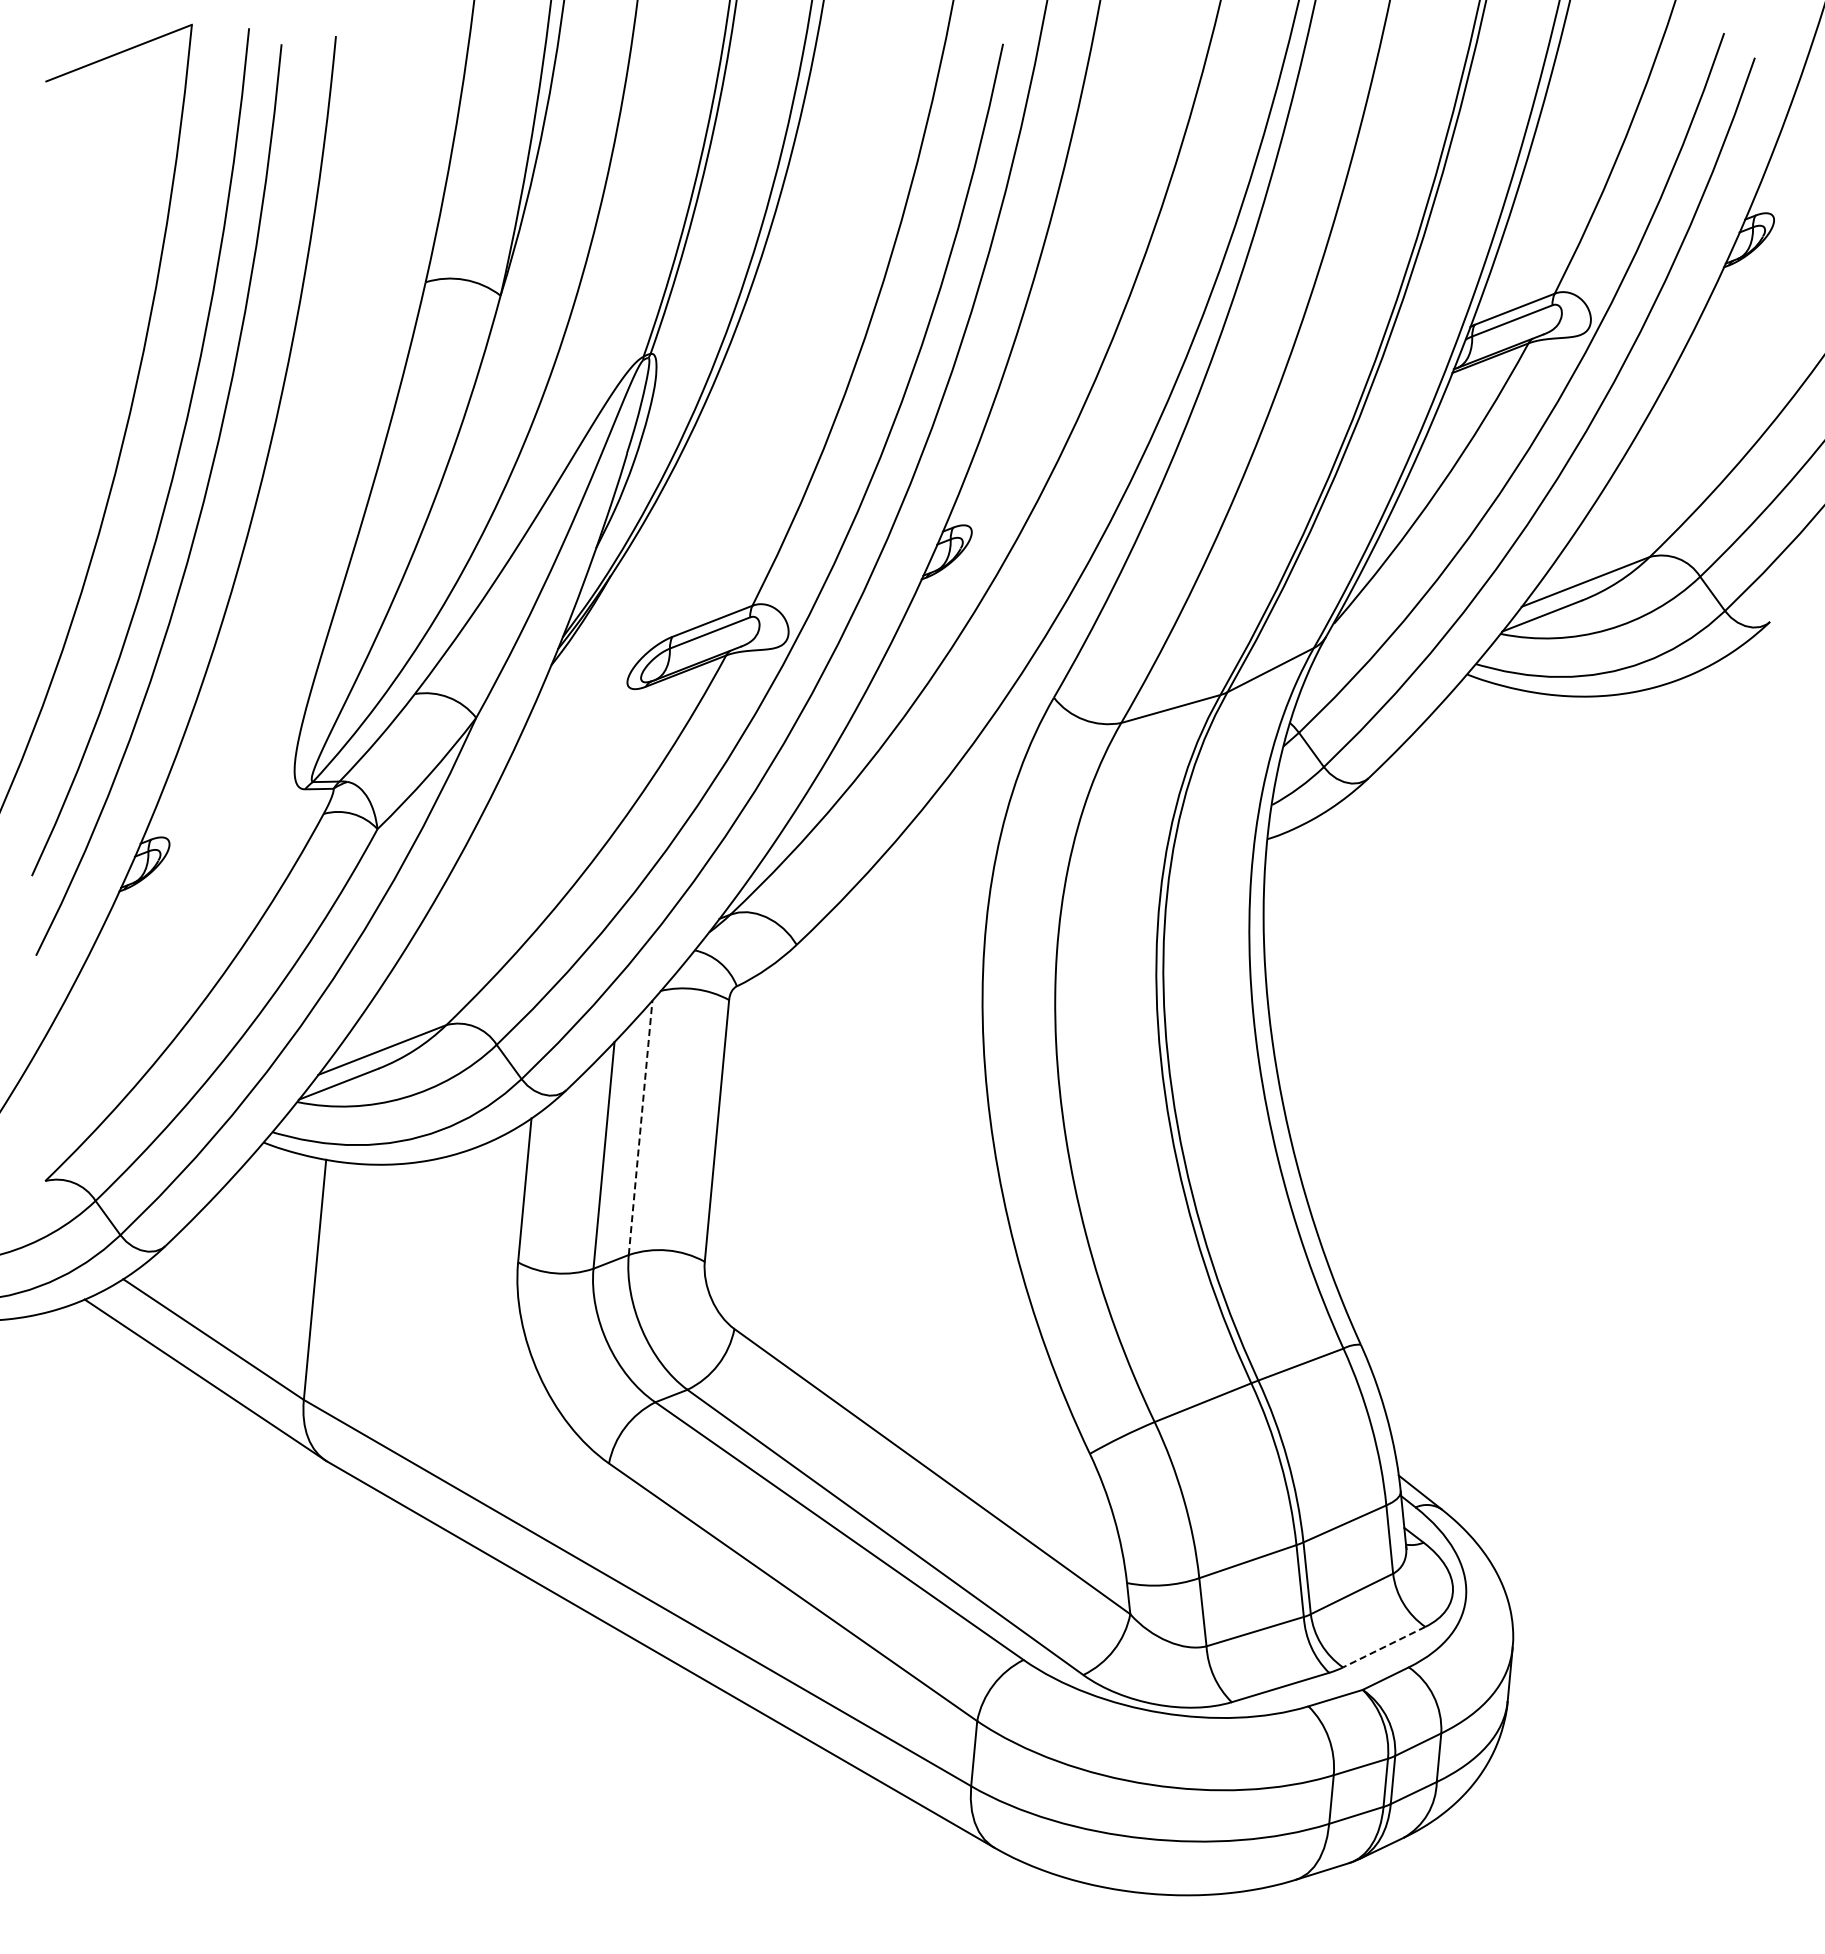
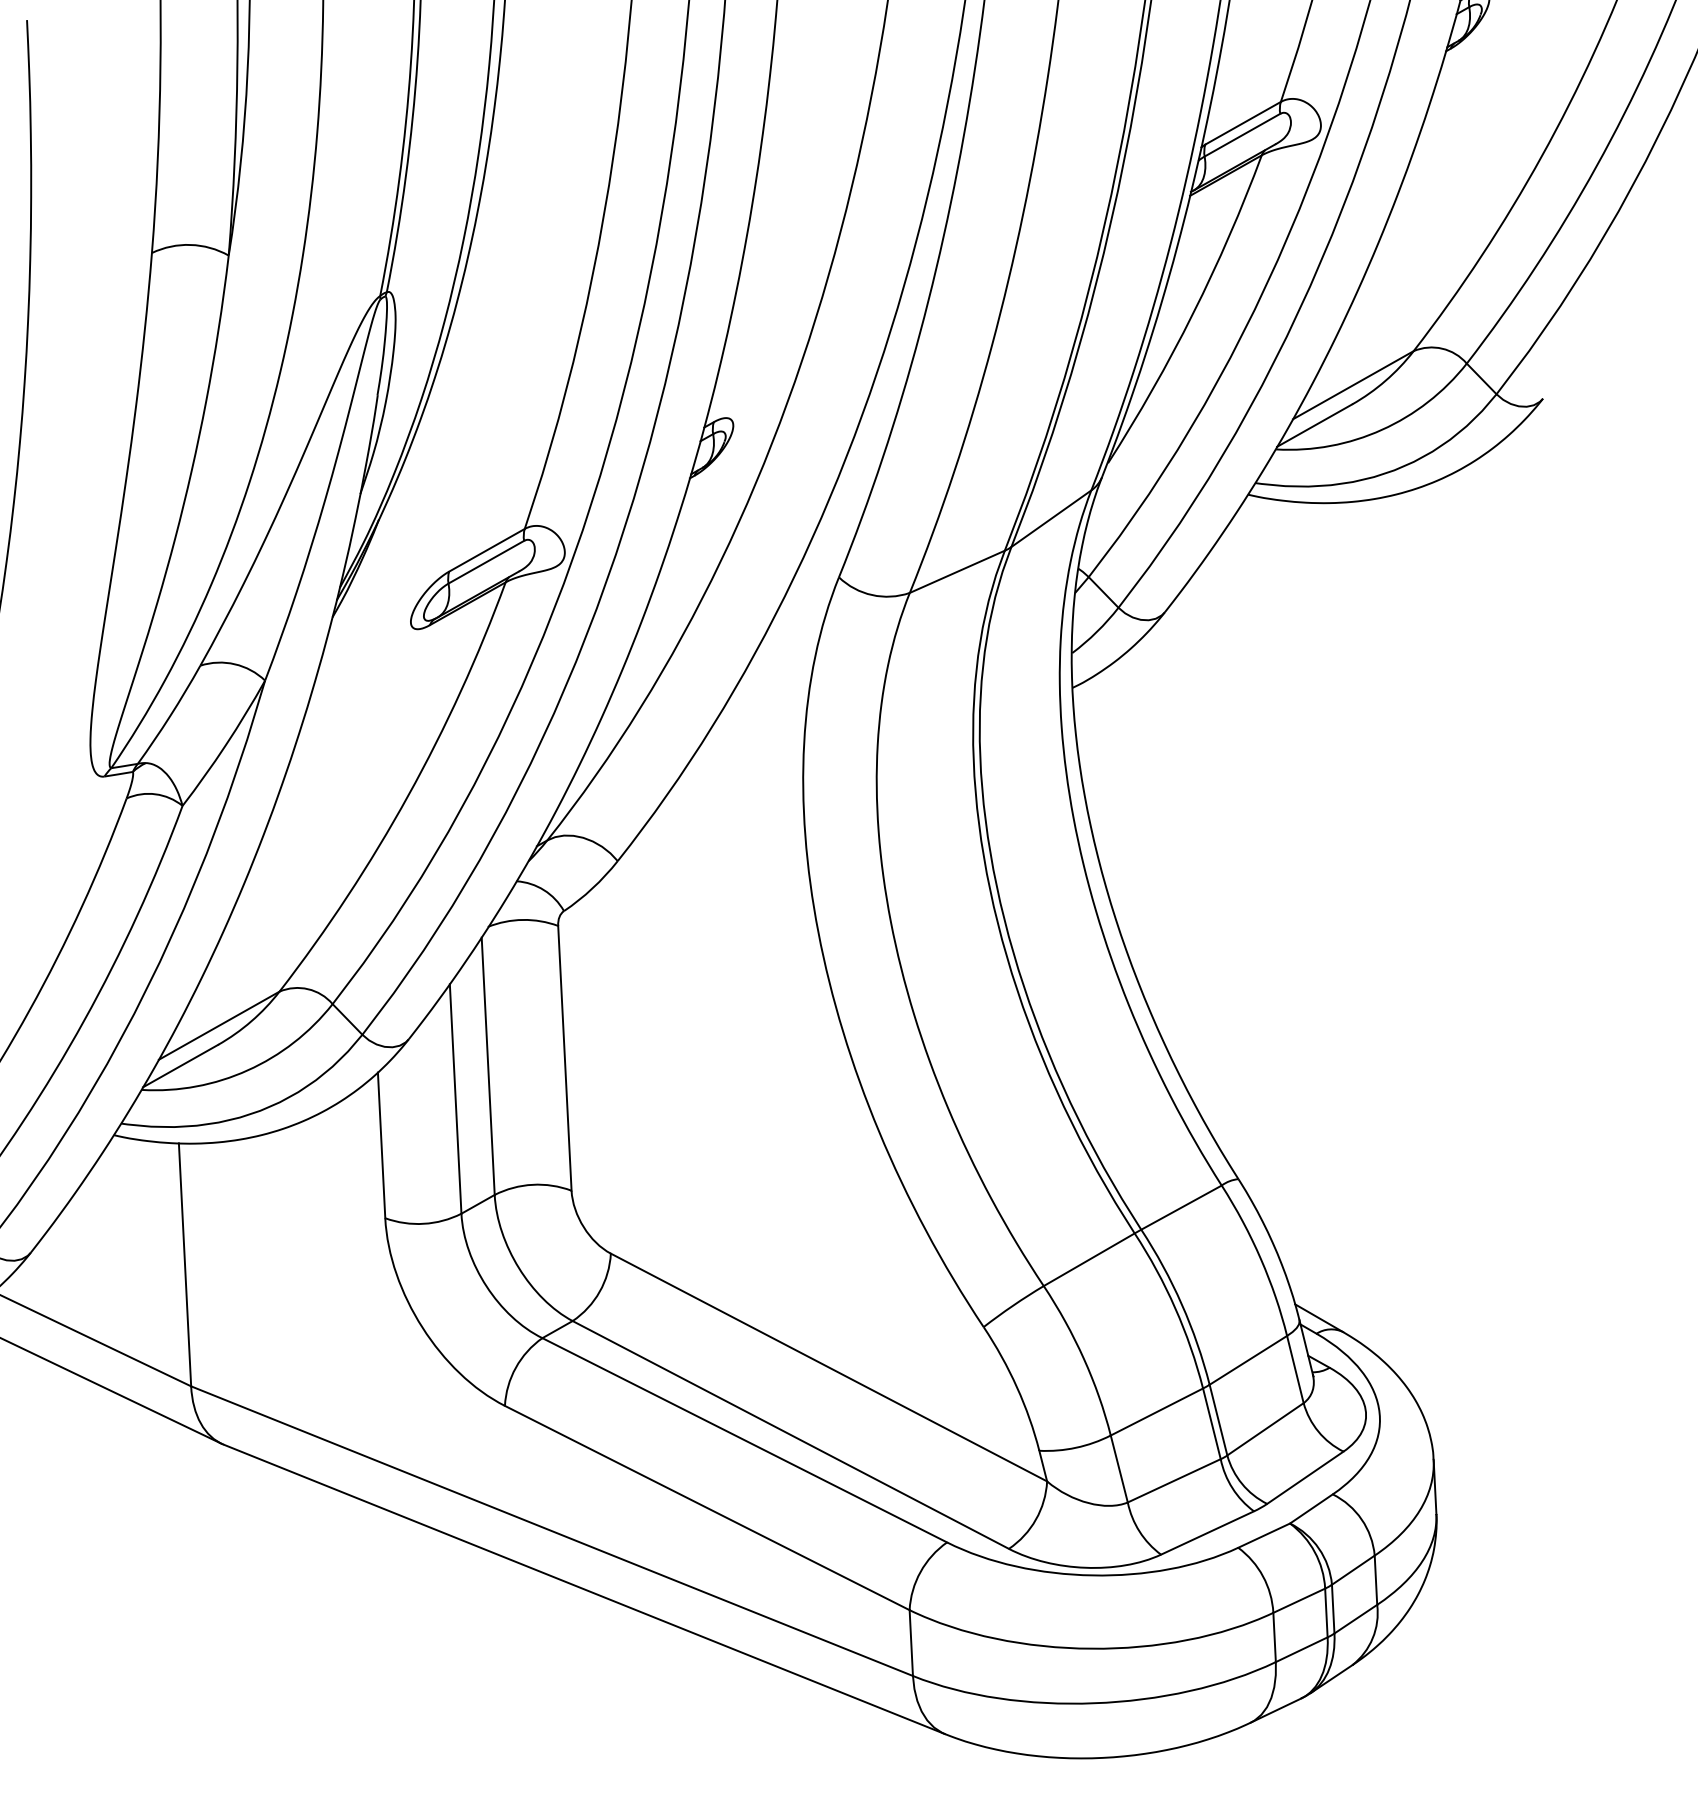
line: (640, 1127) -> (488, 1065), dashed -> solid
line: (1384, 1647) -> (1305, 1478), dashed -> solid

